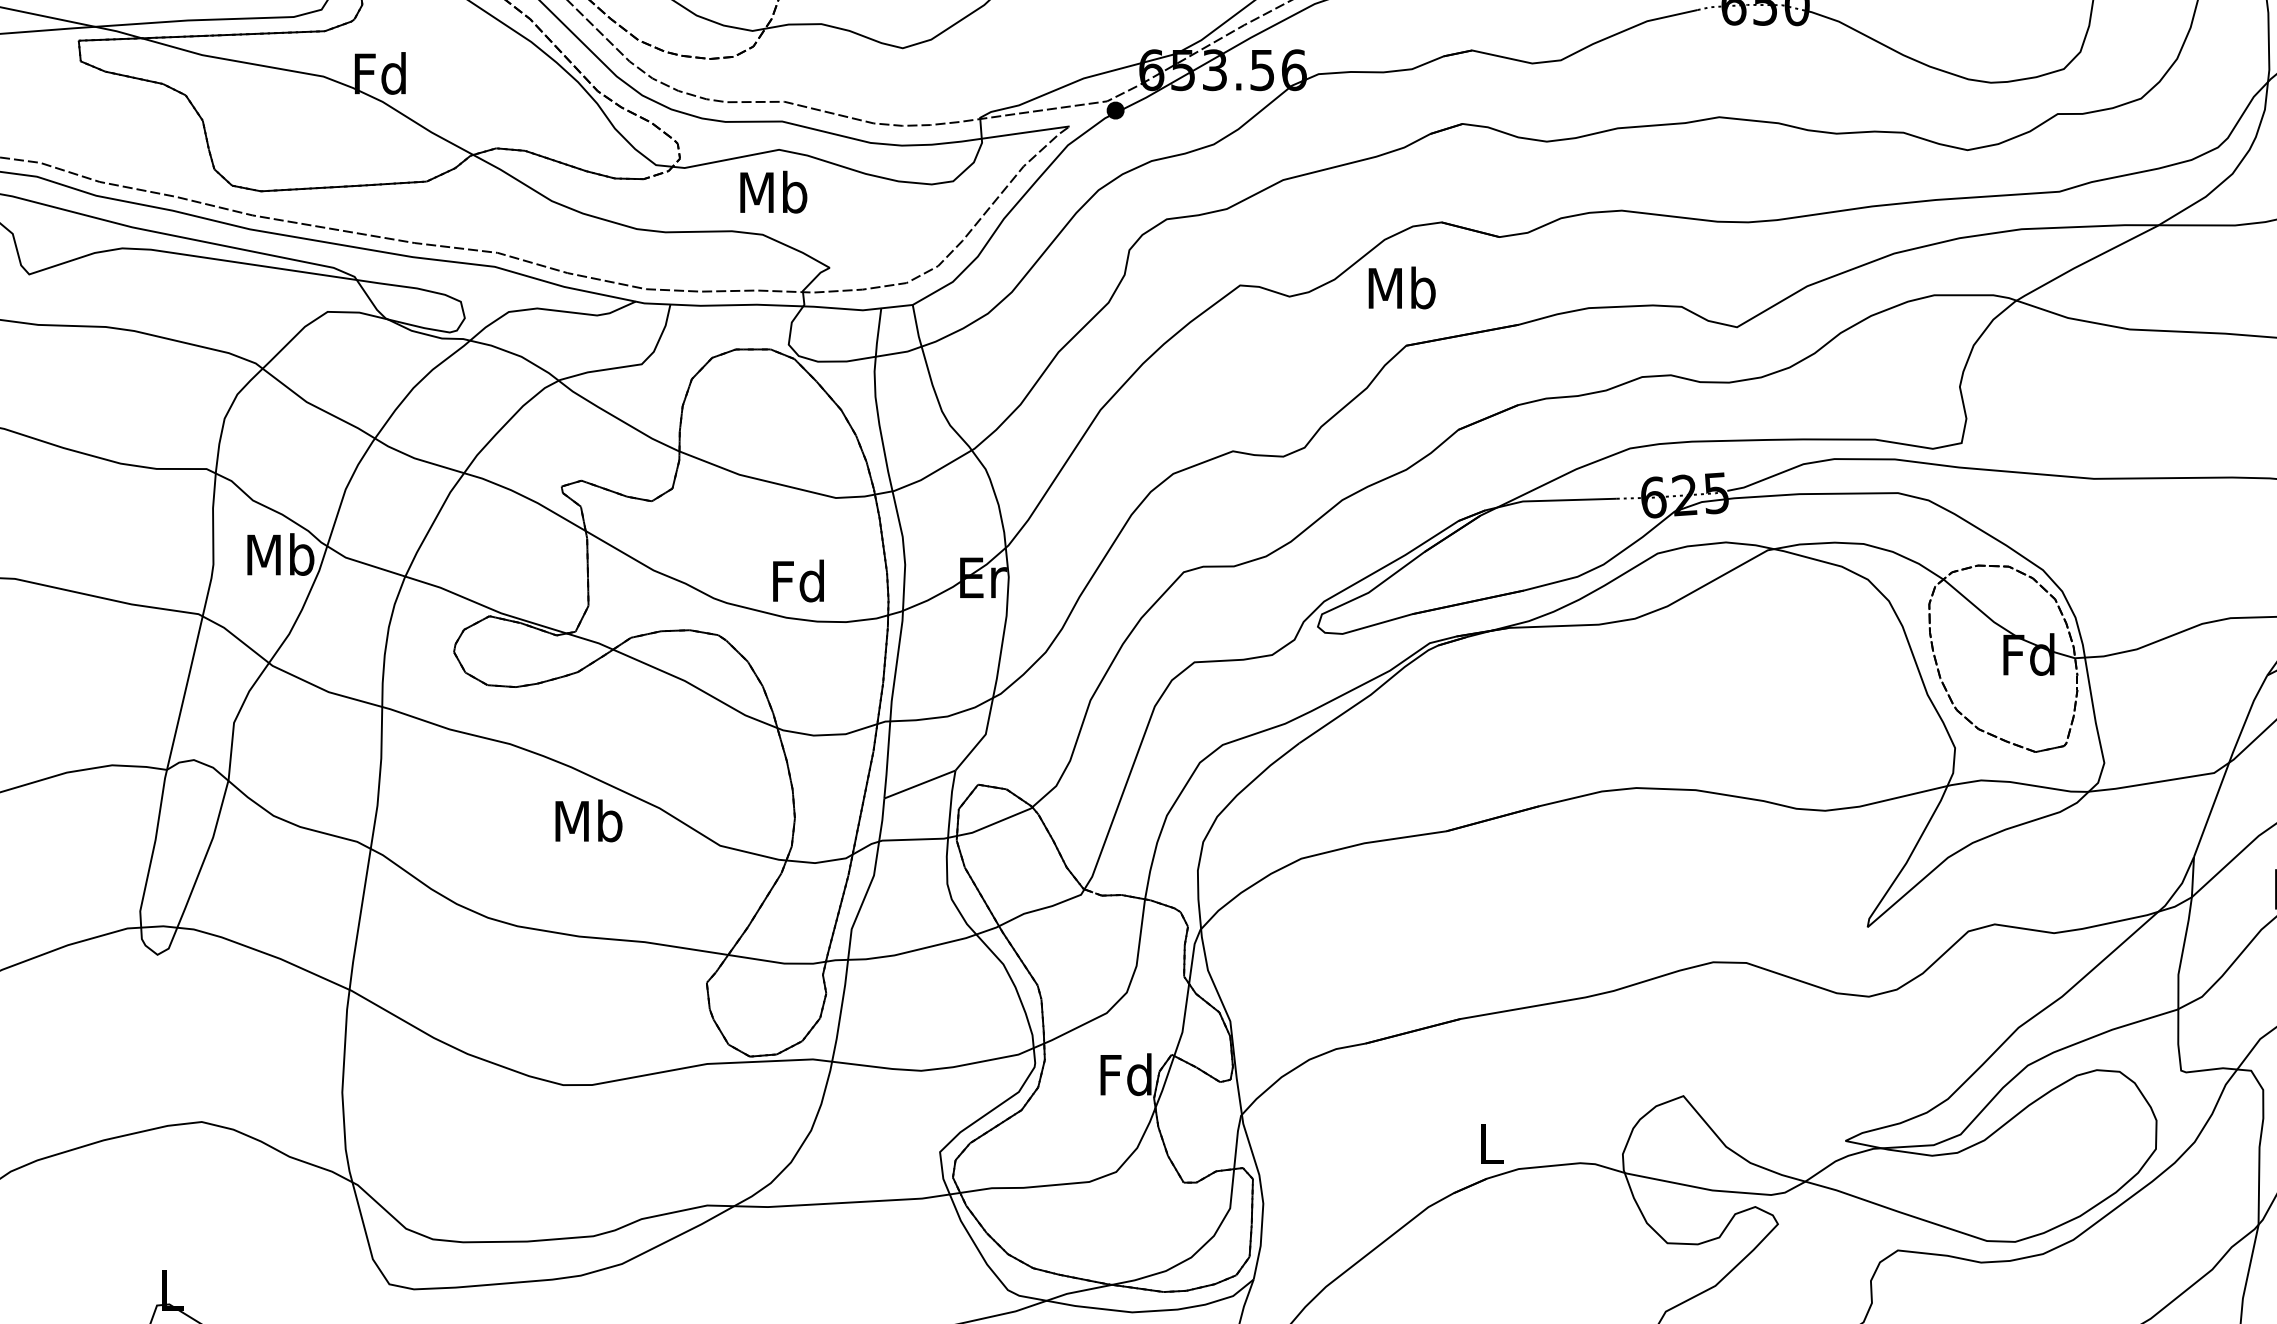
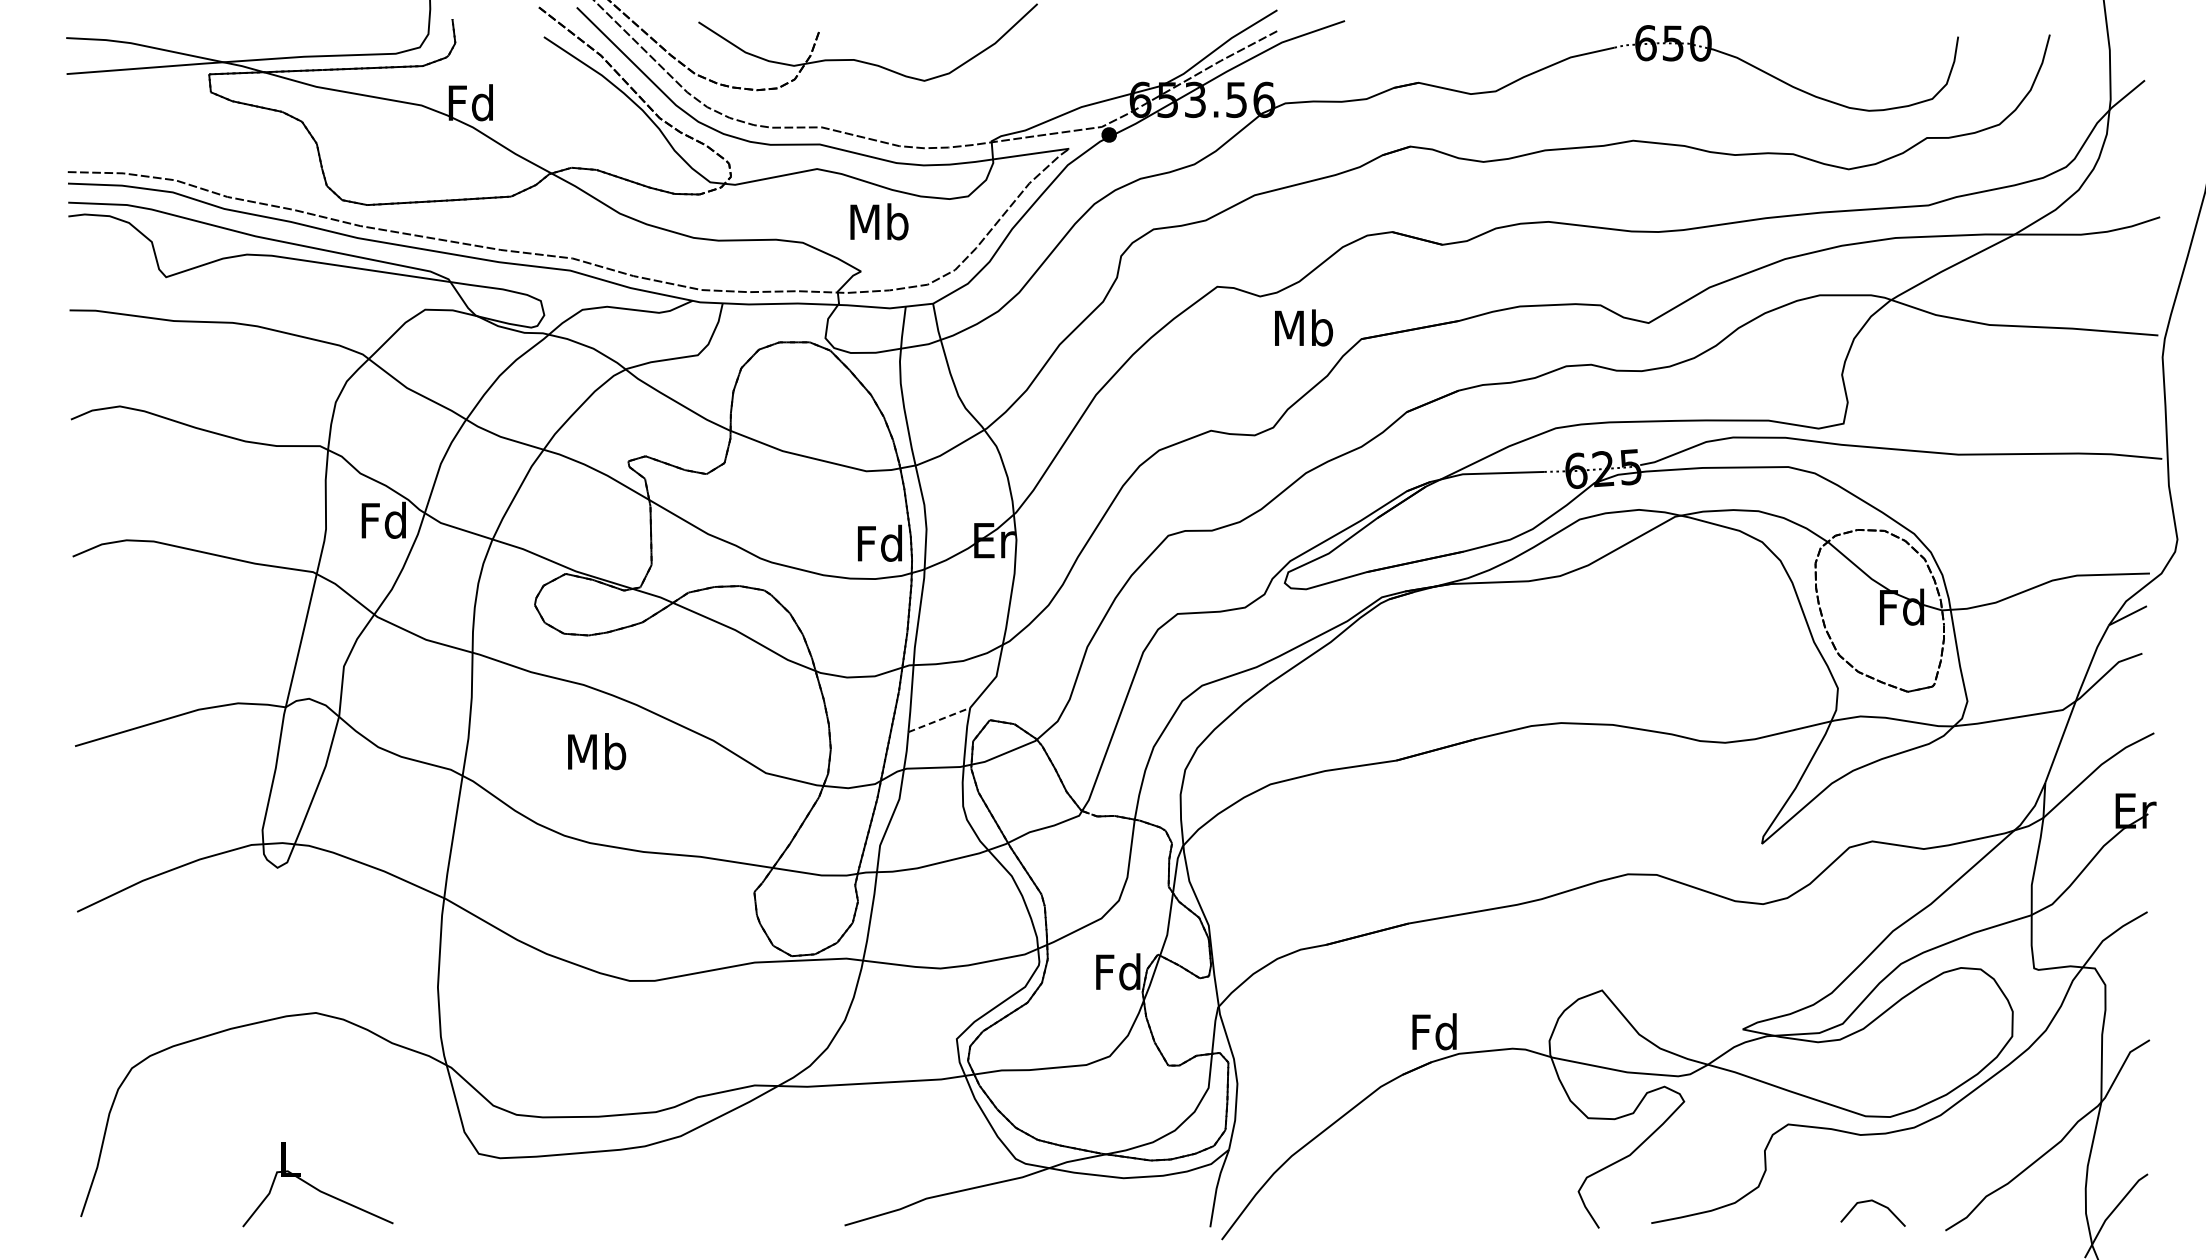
text: (773, 191) -> (879, 221), moved
text: (1402, 287) -> (1304, 327), moved
text: (280, 553) -> (384, 519), Mb -> Fd
text: (798, 580) -> (879, 542), moved
line: (920, 783) -> (939, 719), solid -> dashed
text: (589, 820) -> (597, 751), moved
text: (1490, 1143) -> (1434, 1031), L -> Fd

